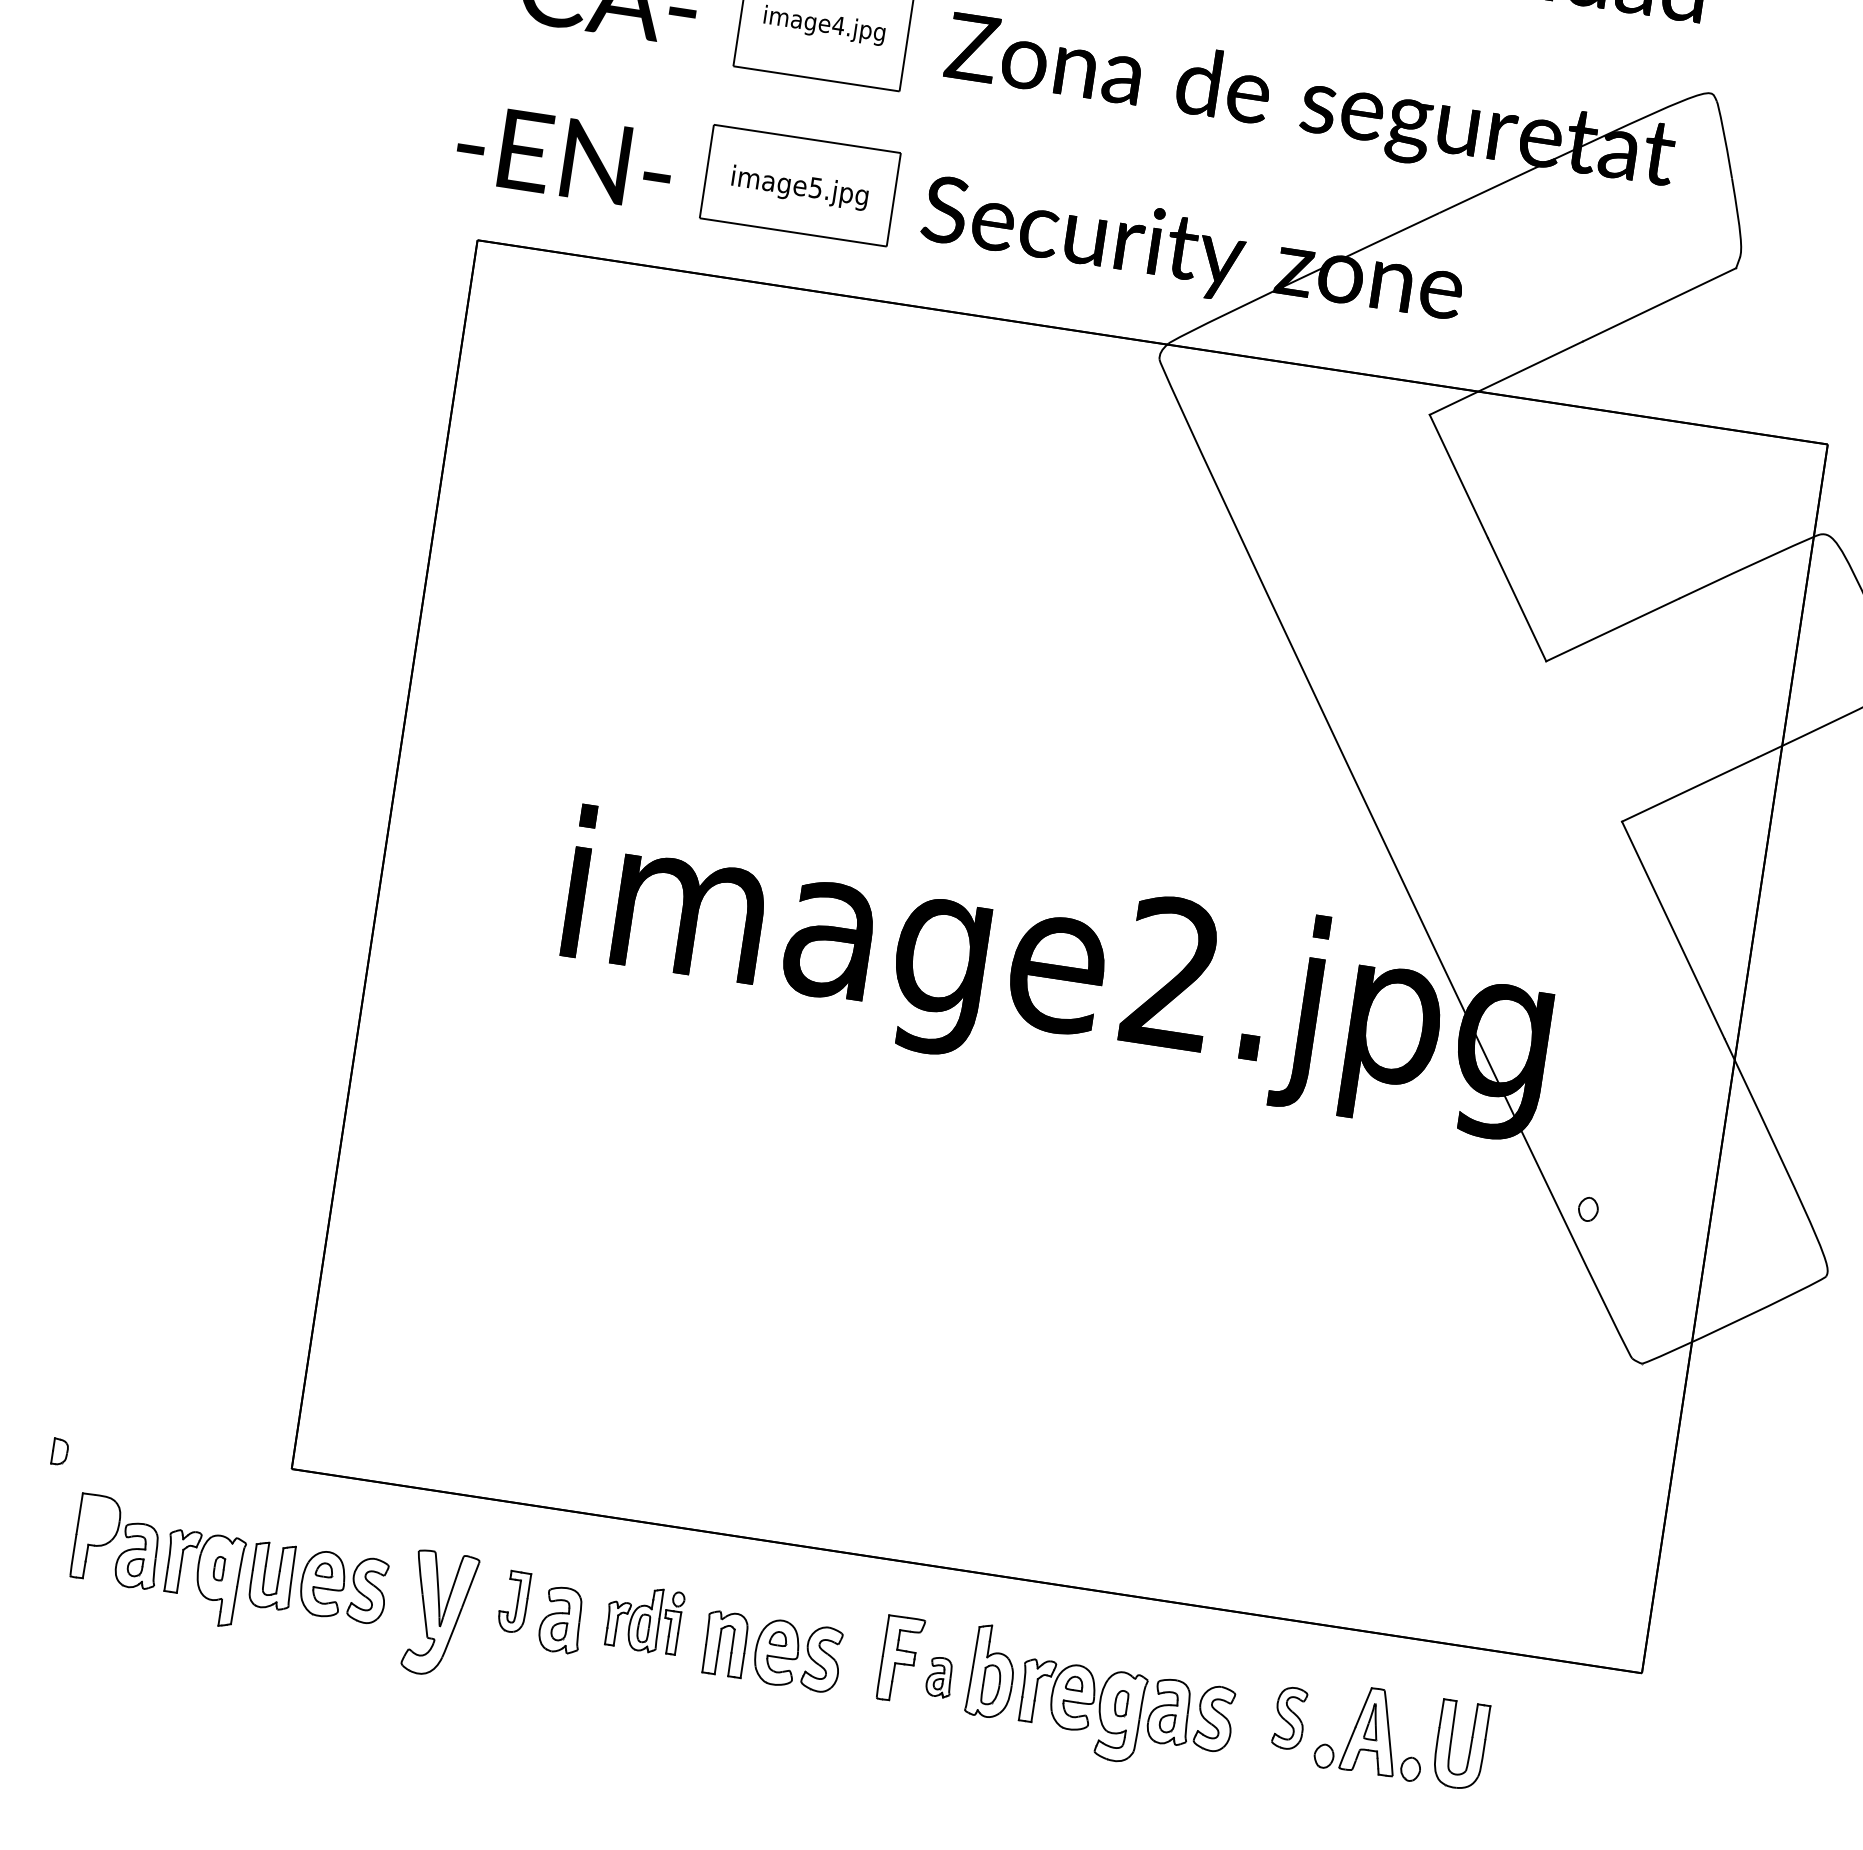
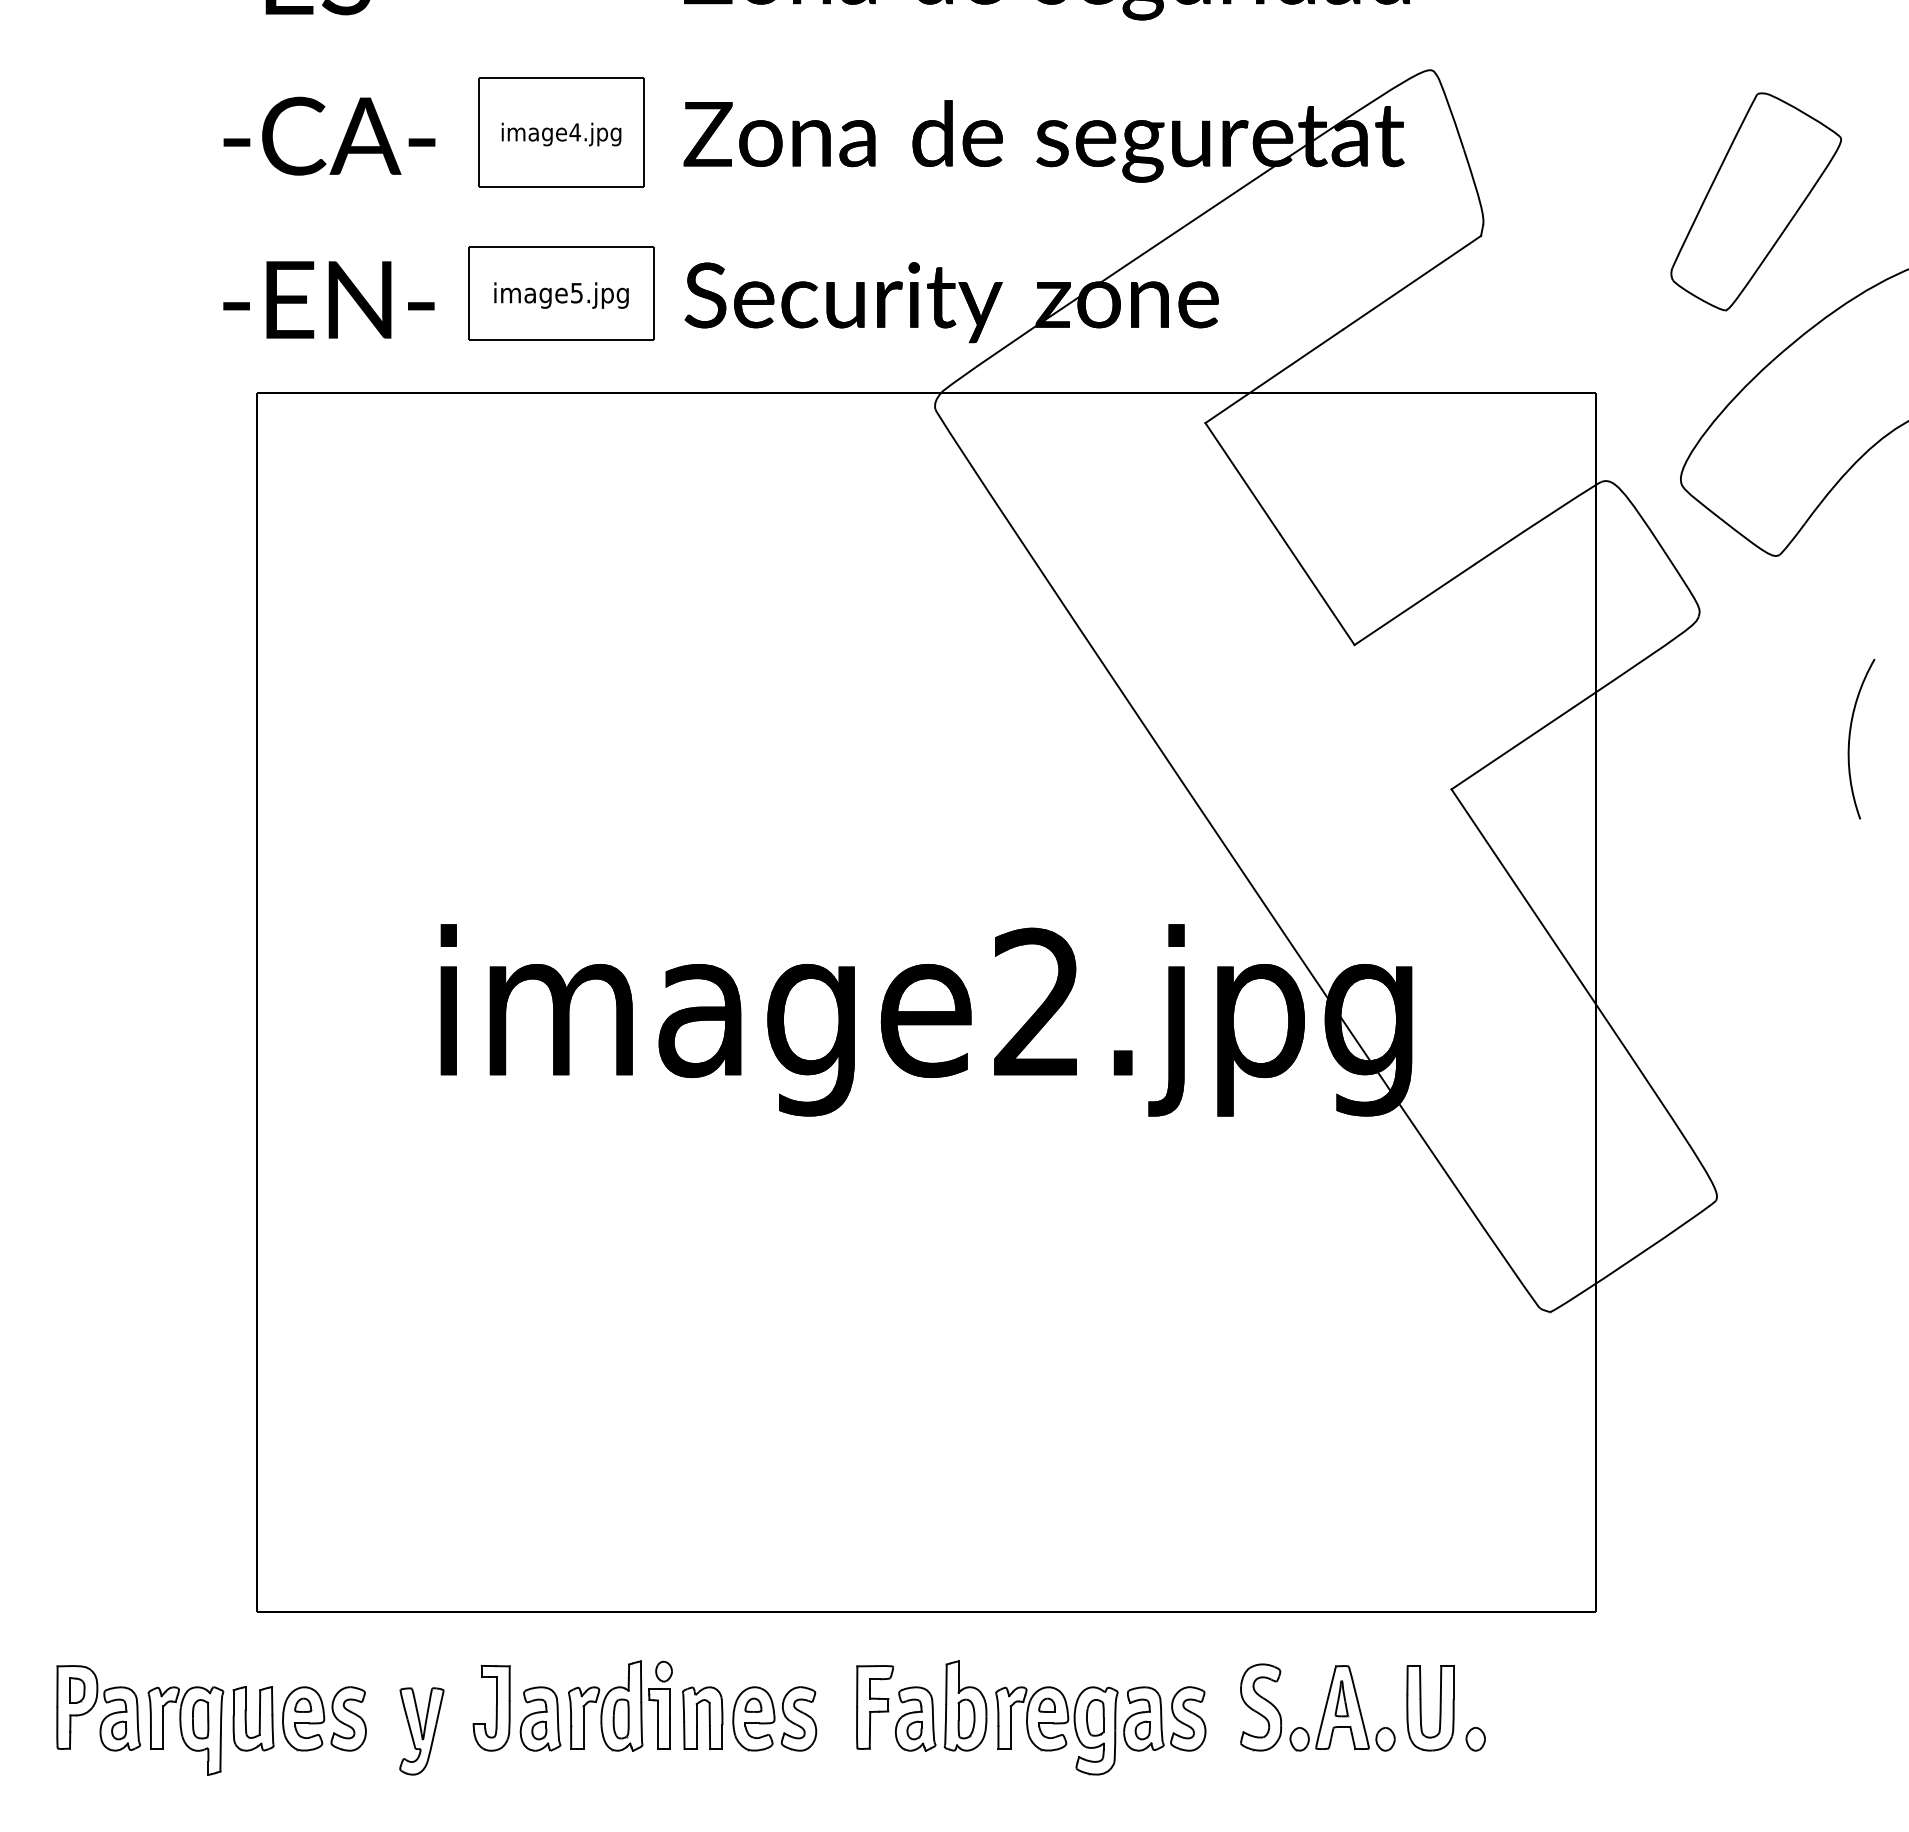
part: (1588, 1209) -> (1475, 1739), moved
part: (60, 1451) -> (77, 1690), moved
part: (218, 1568) -> (200, 1719), size x1.67
part: (513, 1601) -> (491, 1708), size x1.43
part: (439, 1614) -> (421, 1731), size x0.71
part: (644, 1618) -> (620, 1705), size x1.43
part: (939, 1676) -> (915, 1718), size x1.67
part: (1121, 1703) -> (1095, 1717), size x1.43
part: (1289, 1718) -> (1260, 1707), size x1.43

